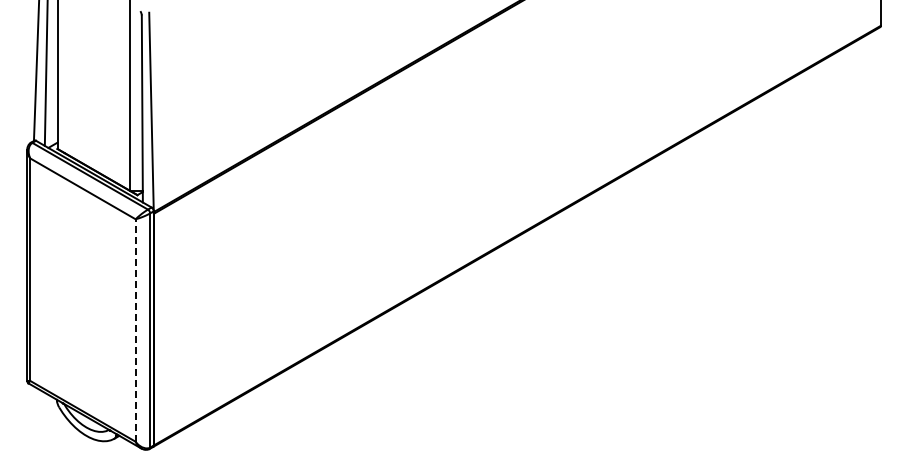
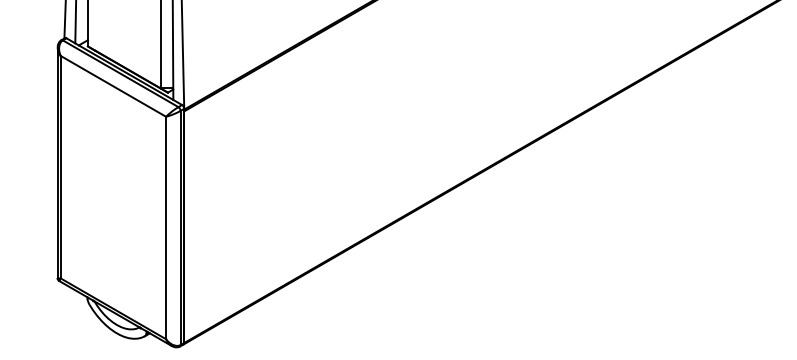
line: (135, 330) -> (165, 228), dashed -> solid

